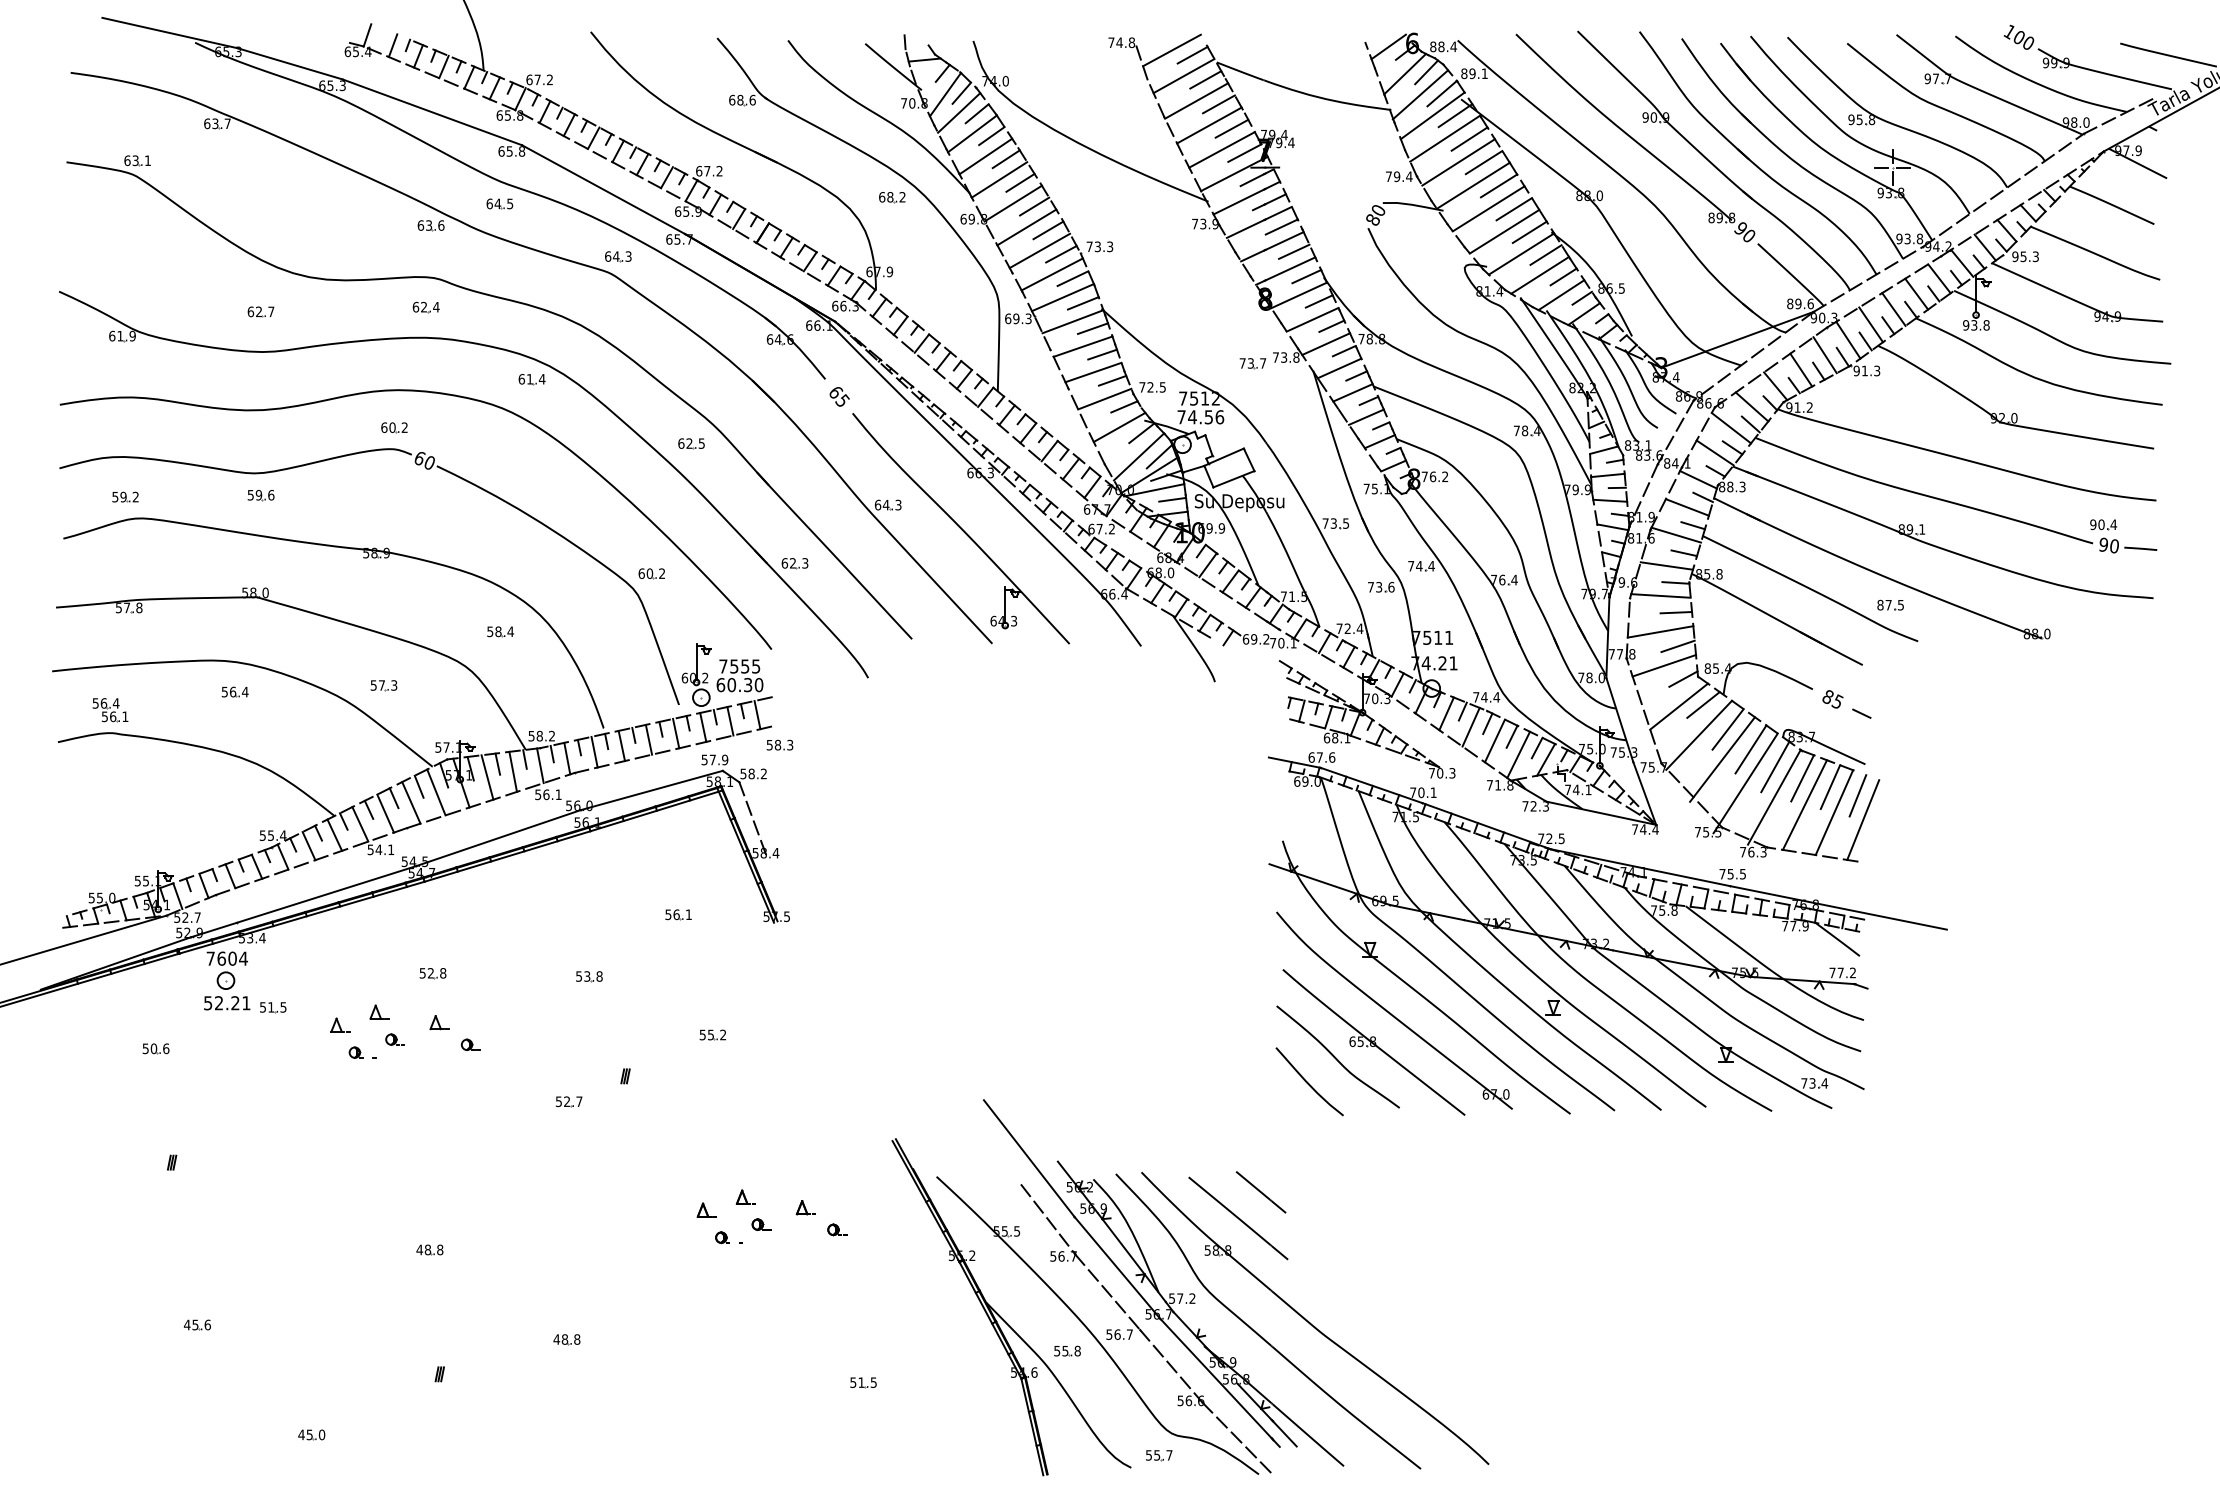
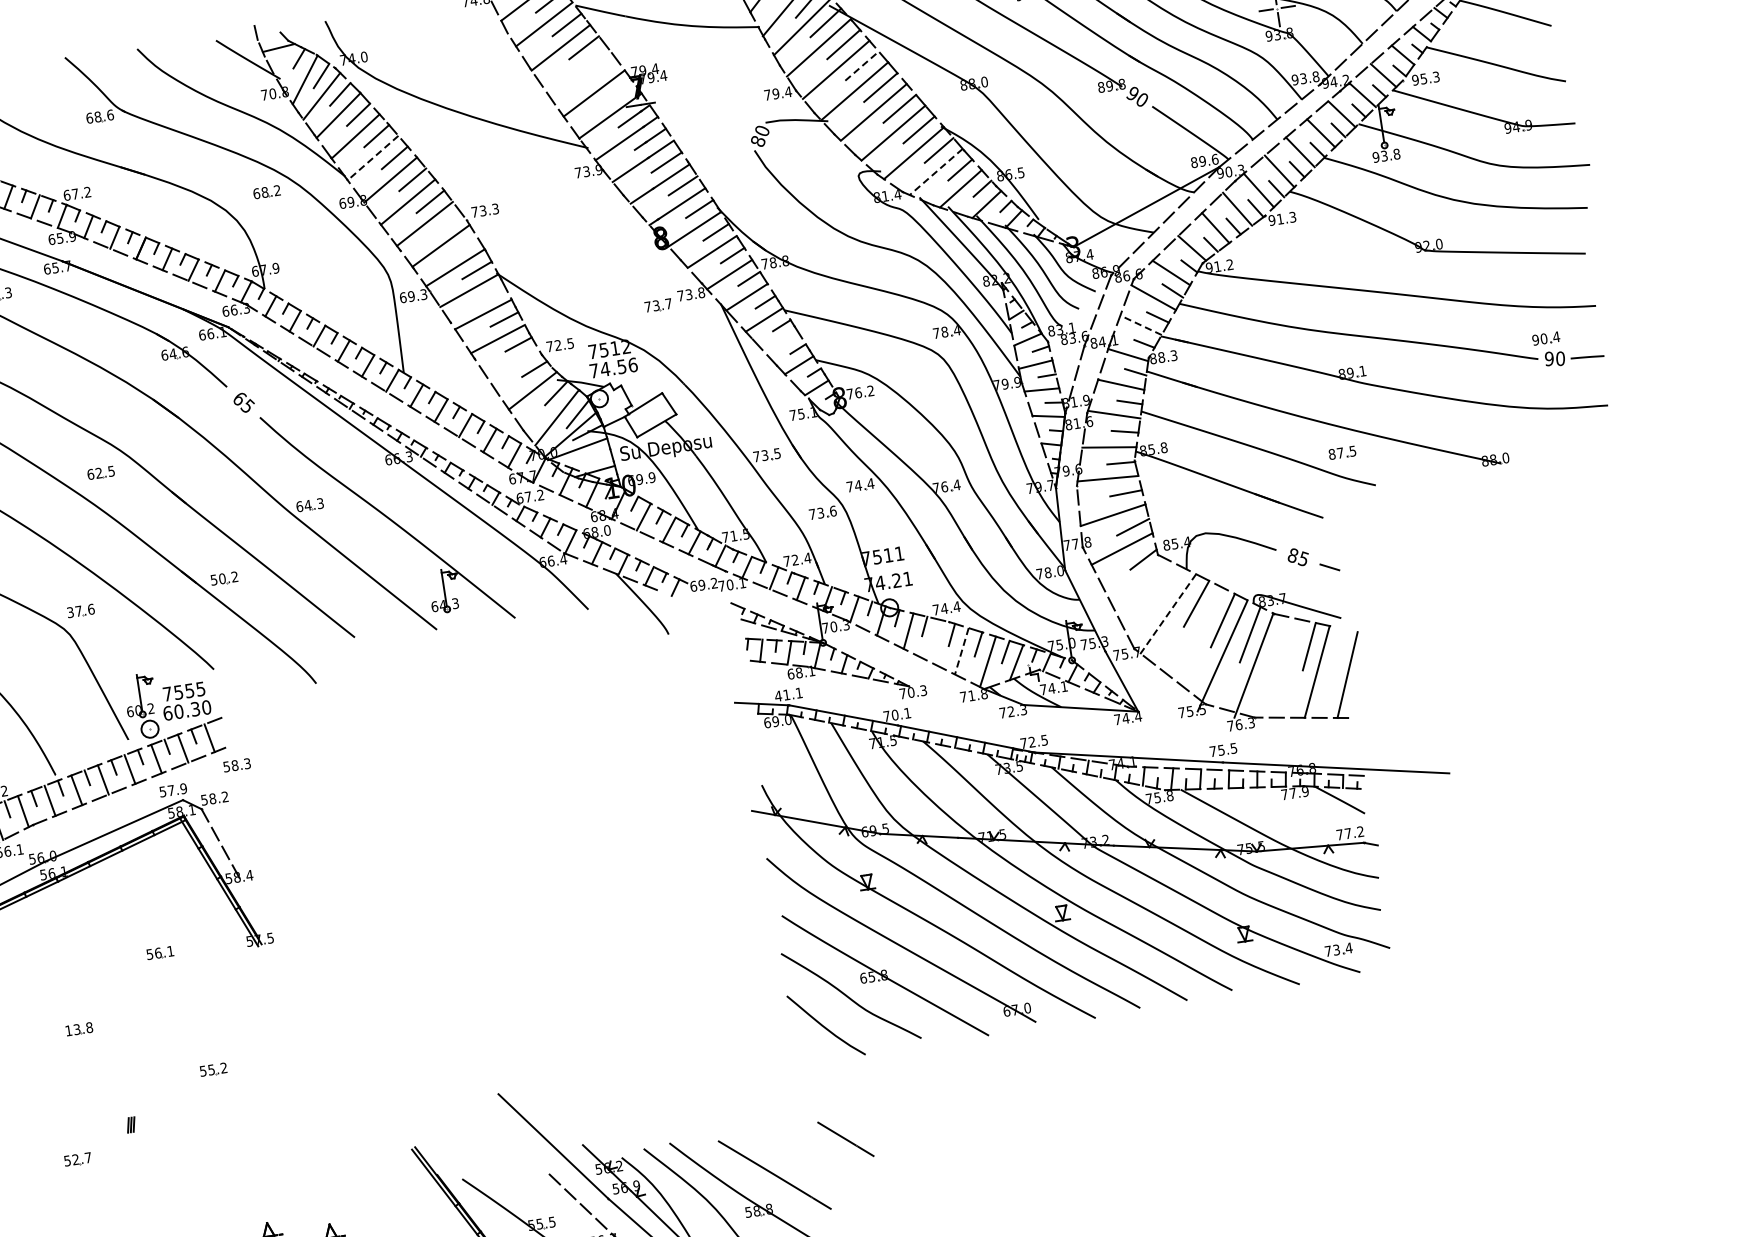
line: (1209, 125) -> (577, 70), removed
line: (1231, 128) -> (600, 70), removed
line: (1244, 152) -> (617, 92), removed
line: (1484, 162) -> (862, 66), solid -> dashed
line: (999, 179) -> (373, 157), solid -> dashed
line: (1061, 254) -> (447, 224), removed
line: (1539, 275) -> (935, 172), solid -> dashed
line: (1072, 278) -> (462, 246), removed
line: (1092, 328) -> (490, 294), removed
line: (1104, 398) -> (513, 363), removed
line: (1366, 416) -> (781, 341), removed
line: (1714, 452) -> (1140, 324), solid -> dashed
line: (1172, 499) -> (597, 455), removed
text: (794, 563) -> (223, 578), 62.3 -> 50.2
text: (651, 573) -> (80, 610), 60.2 -> 37.6
line: (1703, 704) -> (1167, 582), removed
line: (1678, 706) -> (1142, 588), removed
line: (1470, 726) -> (934, 640), removed
line: (1699, 735) -> (1168, 614), solid -> dashed
line: (1494, 740) -> (961, 650), solid -> dashed
text: (1321, 757) -> (788, 694), 67.6 -> 41.1
line: (1722, 759) -> (1195, 635), removed
line: (1802, 778) -> (1279, 642), removed
line: (1857, 795) -> (1338, 651), removed
line: (1804, 804) -> (1285, 668), removed
text: (579, 976) -> (69, 1030), 53.8 -> 13.8
line: (1260, 1192) -> (845, 1139), moved

